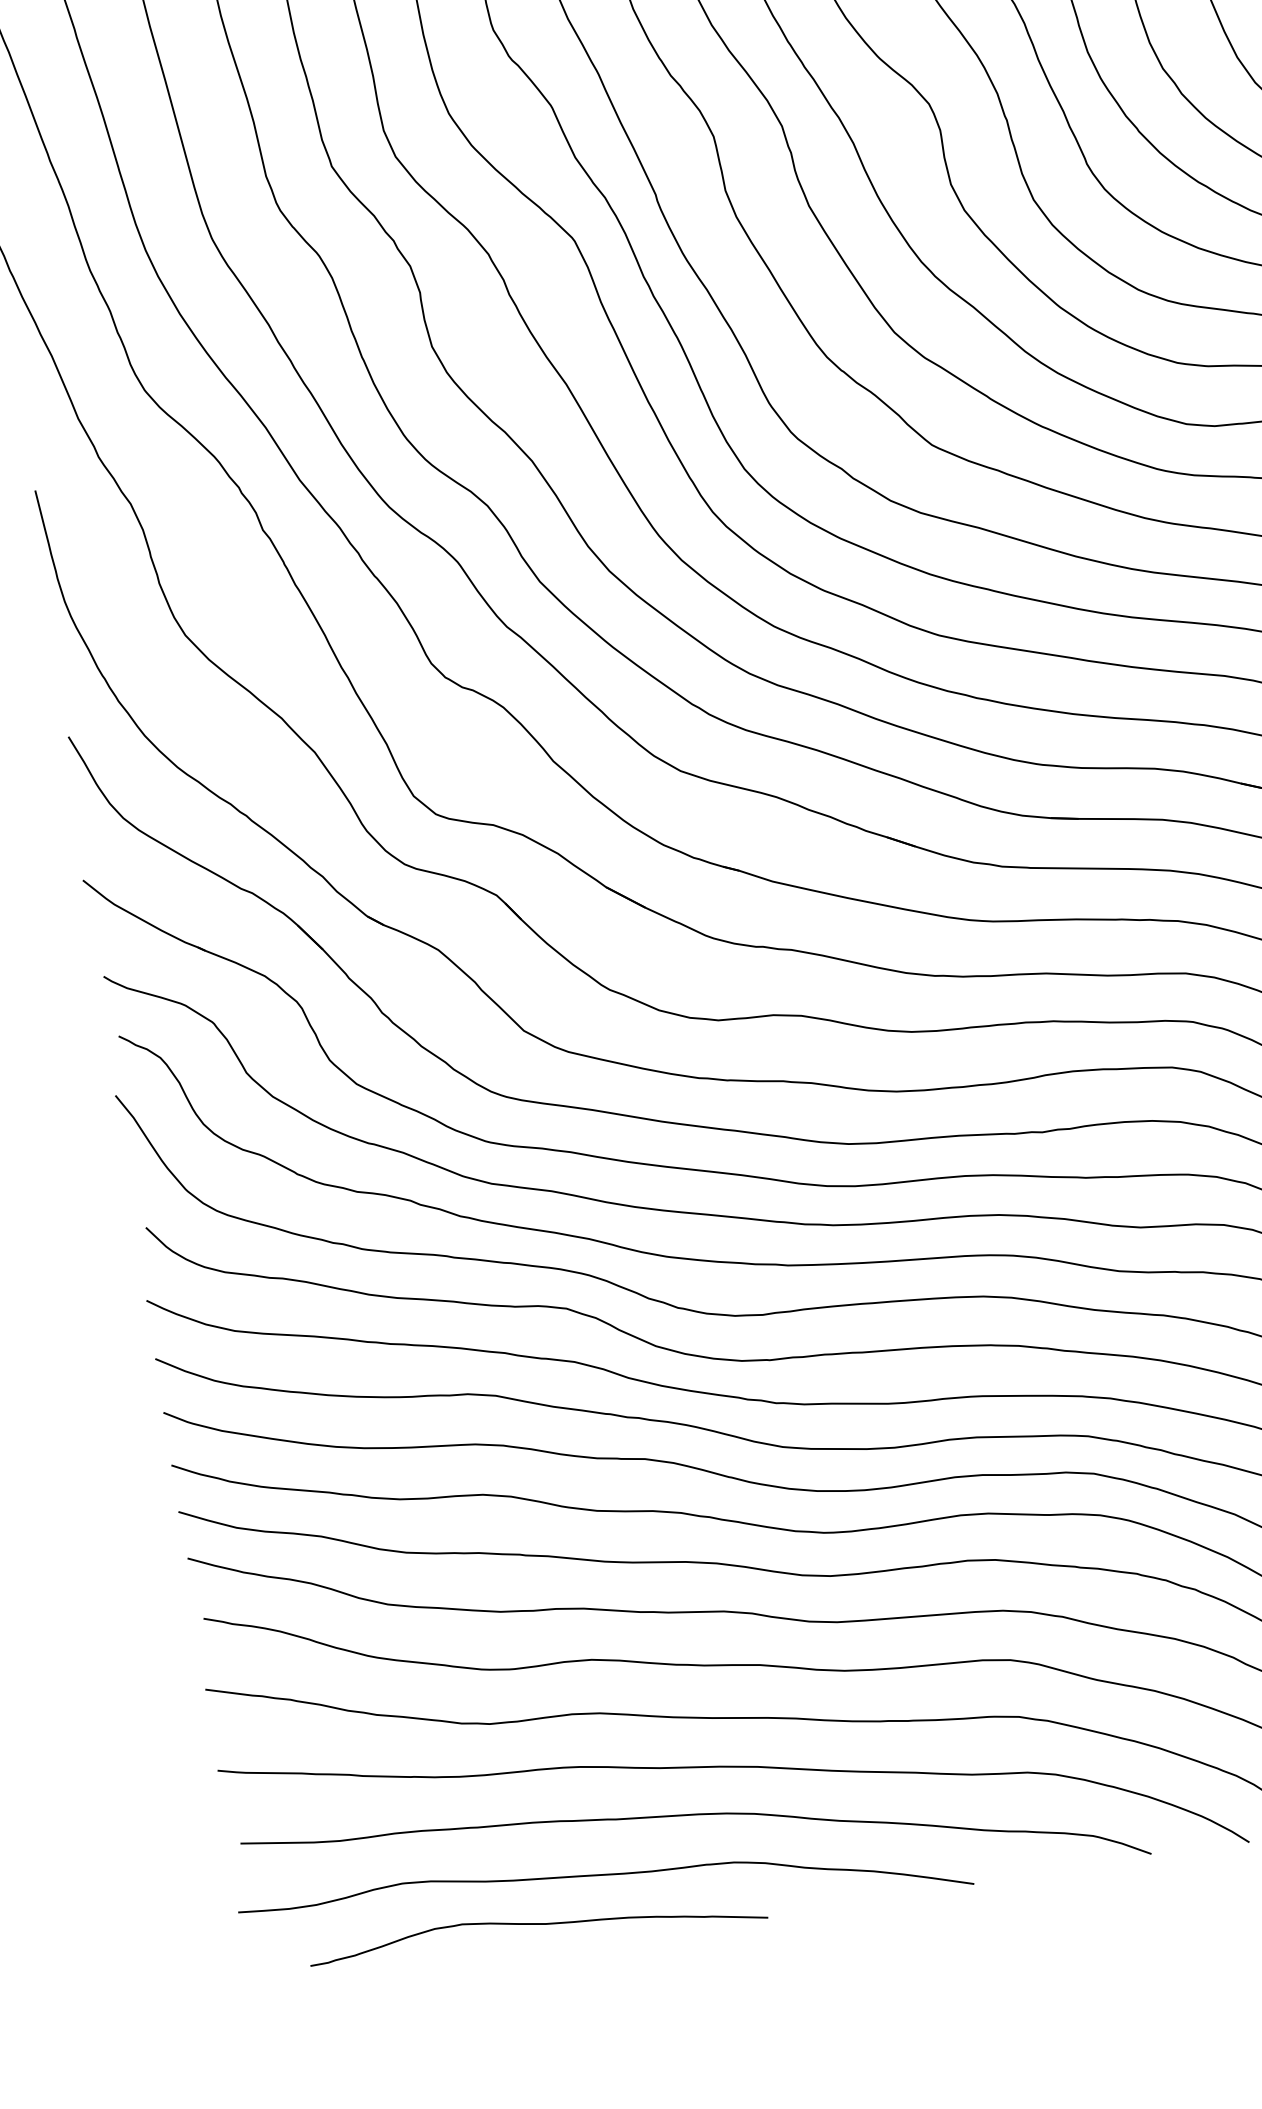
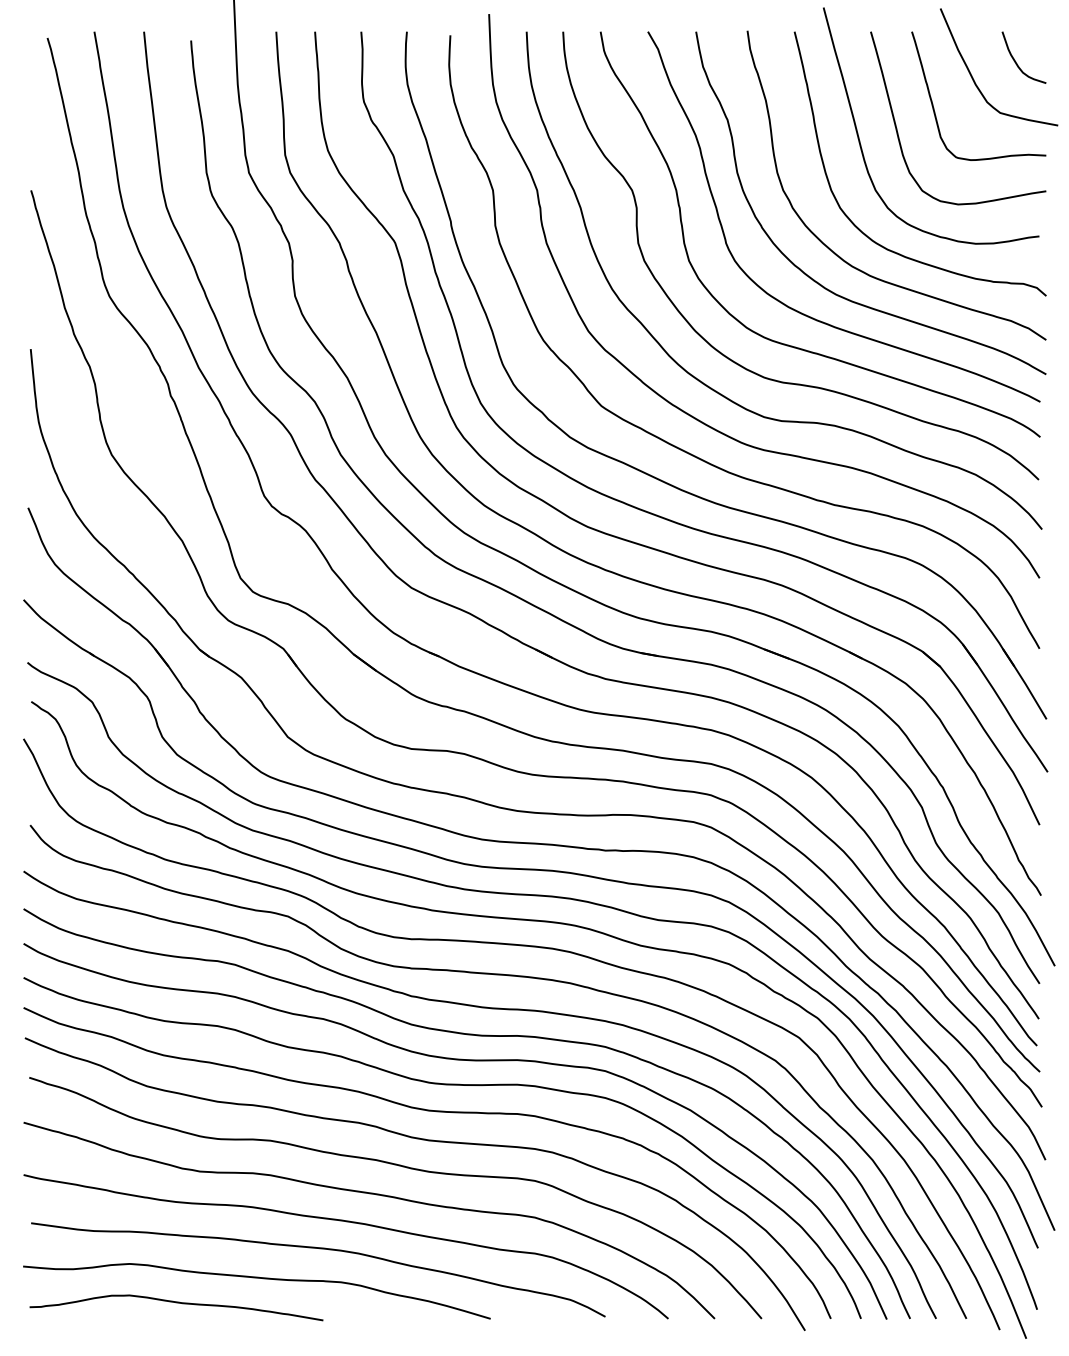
curve: (536, 1925) -> (176, 1303), moved

